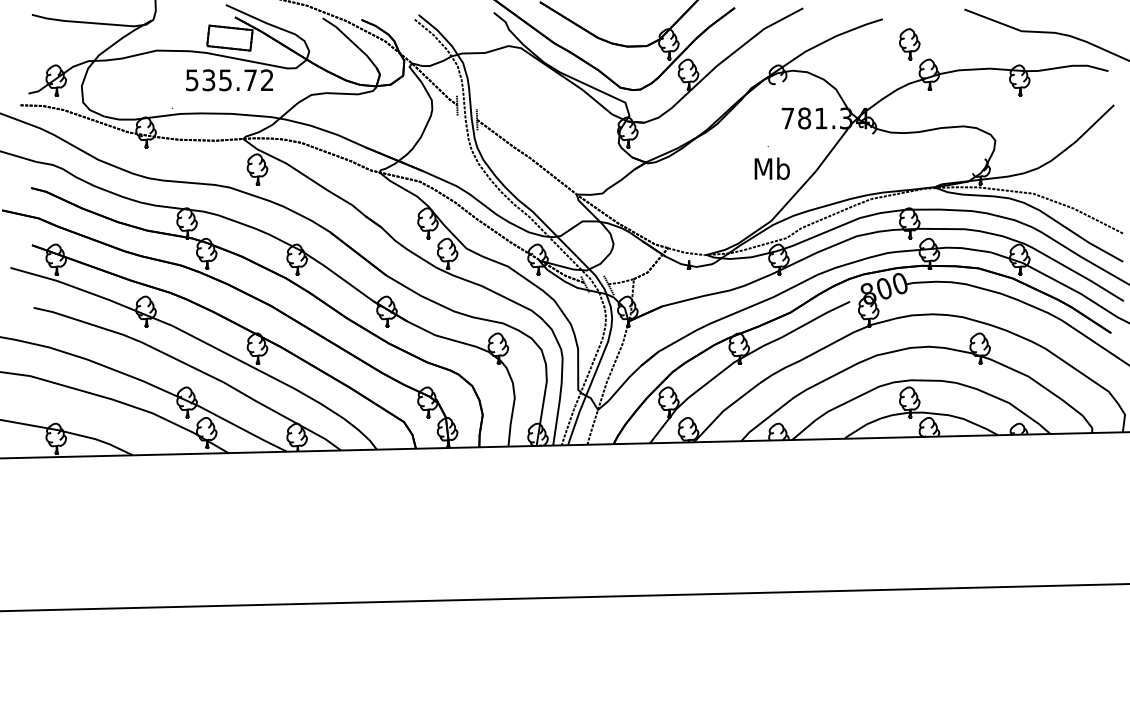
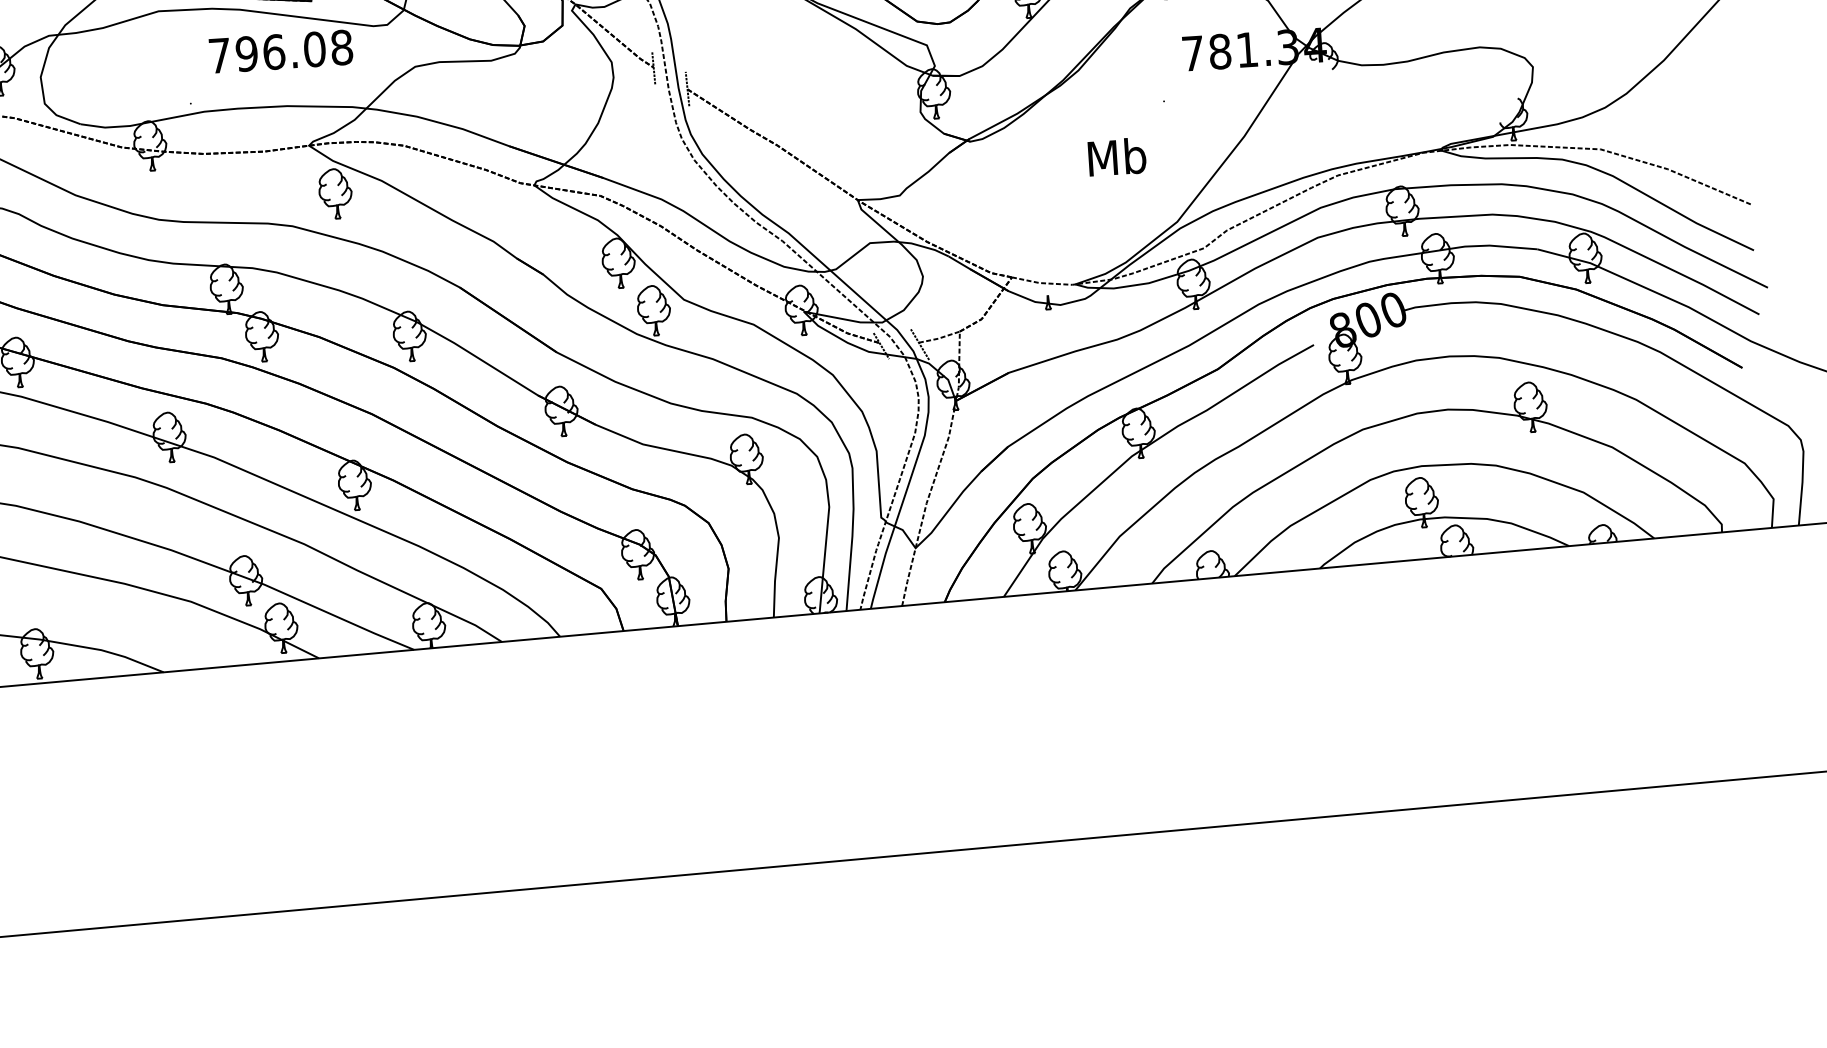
text: (229, 80) -> (280, 52), 535.72 -> 796.08
text: (771, 168) -> (1115, 156), moved

